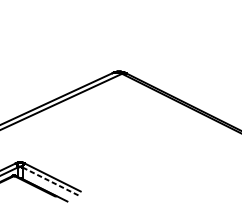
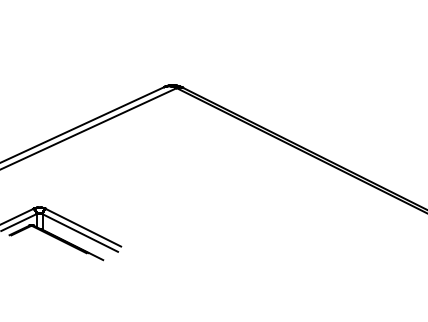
line: (49, 181) -> (79, 232), dashed -> solid

